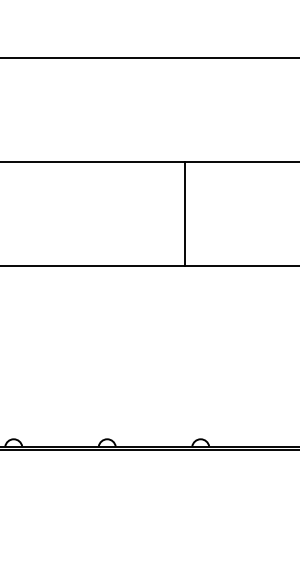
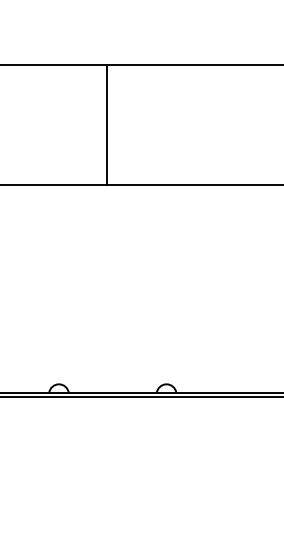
line: (184, 213) -> (106, 124), moved

